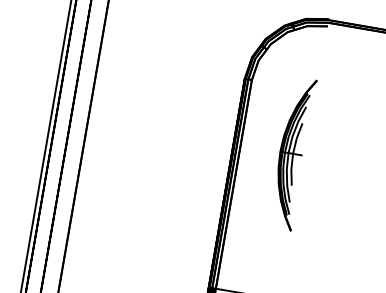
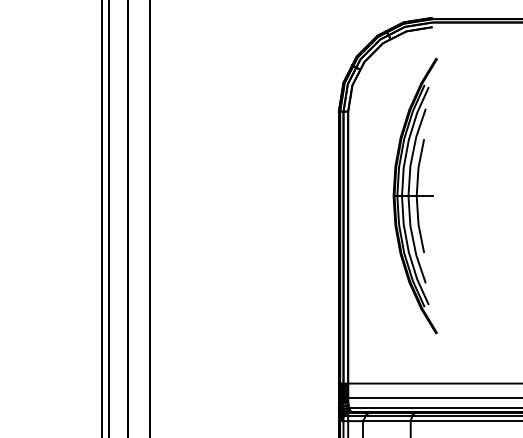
part: (292, 153) -> (415, 195), size x1.4

